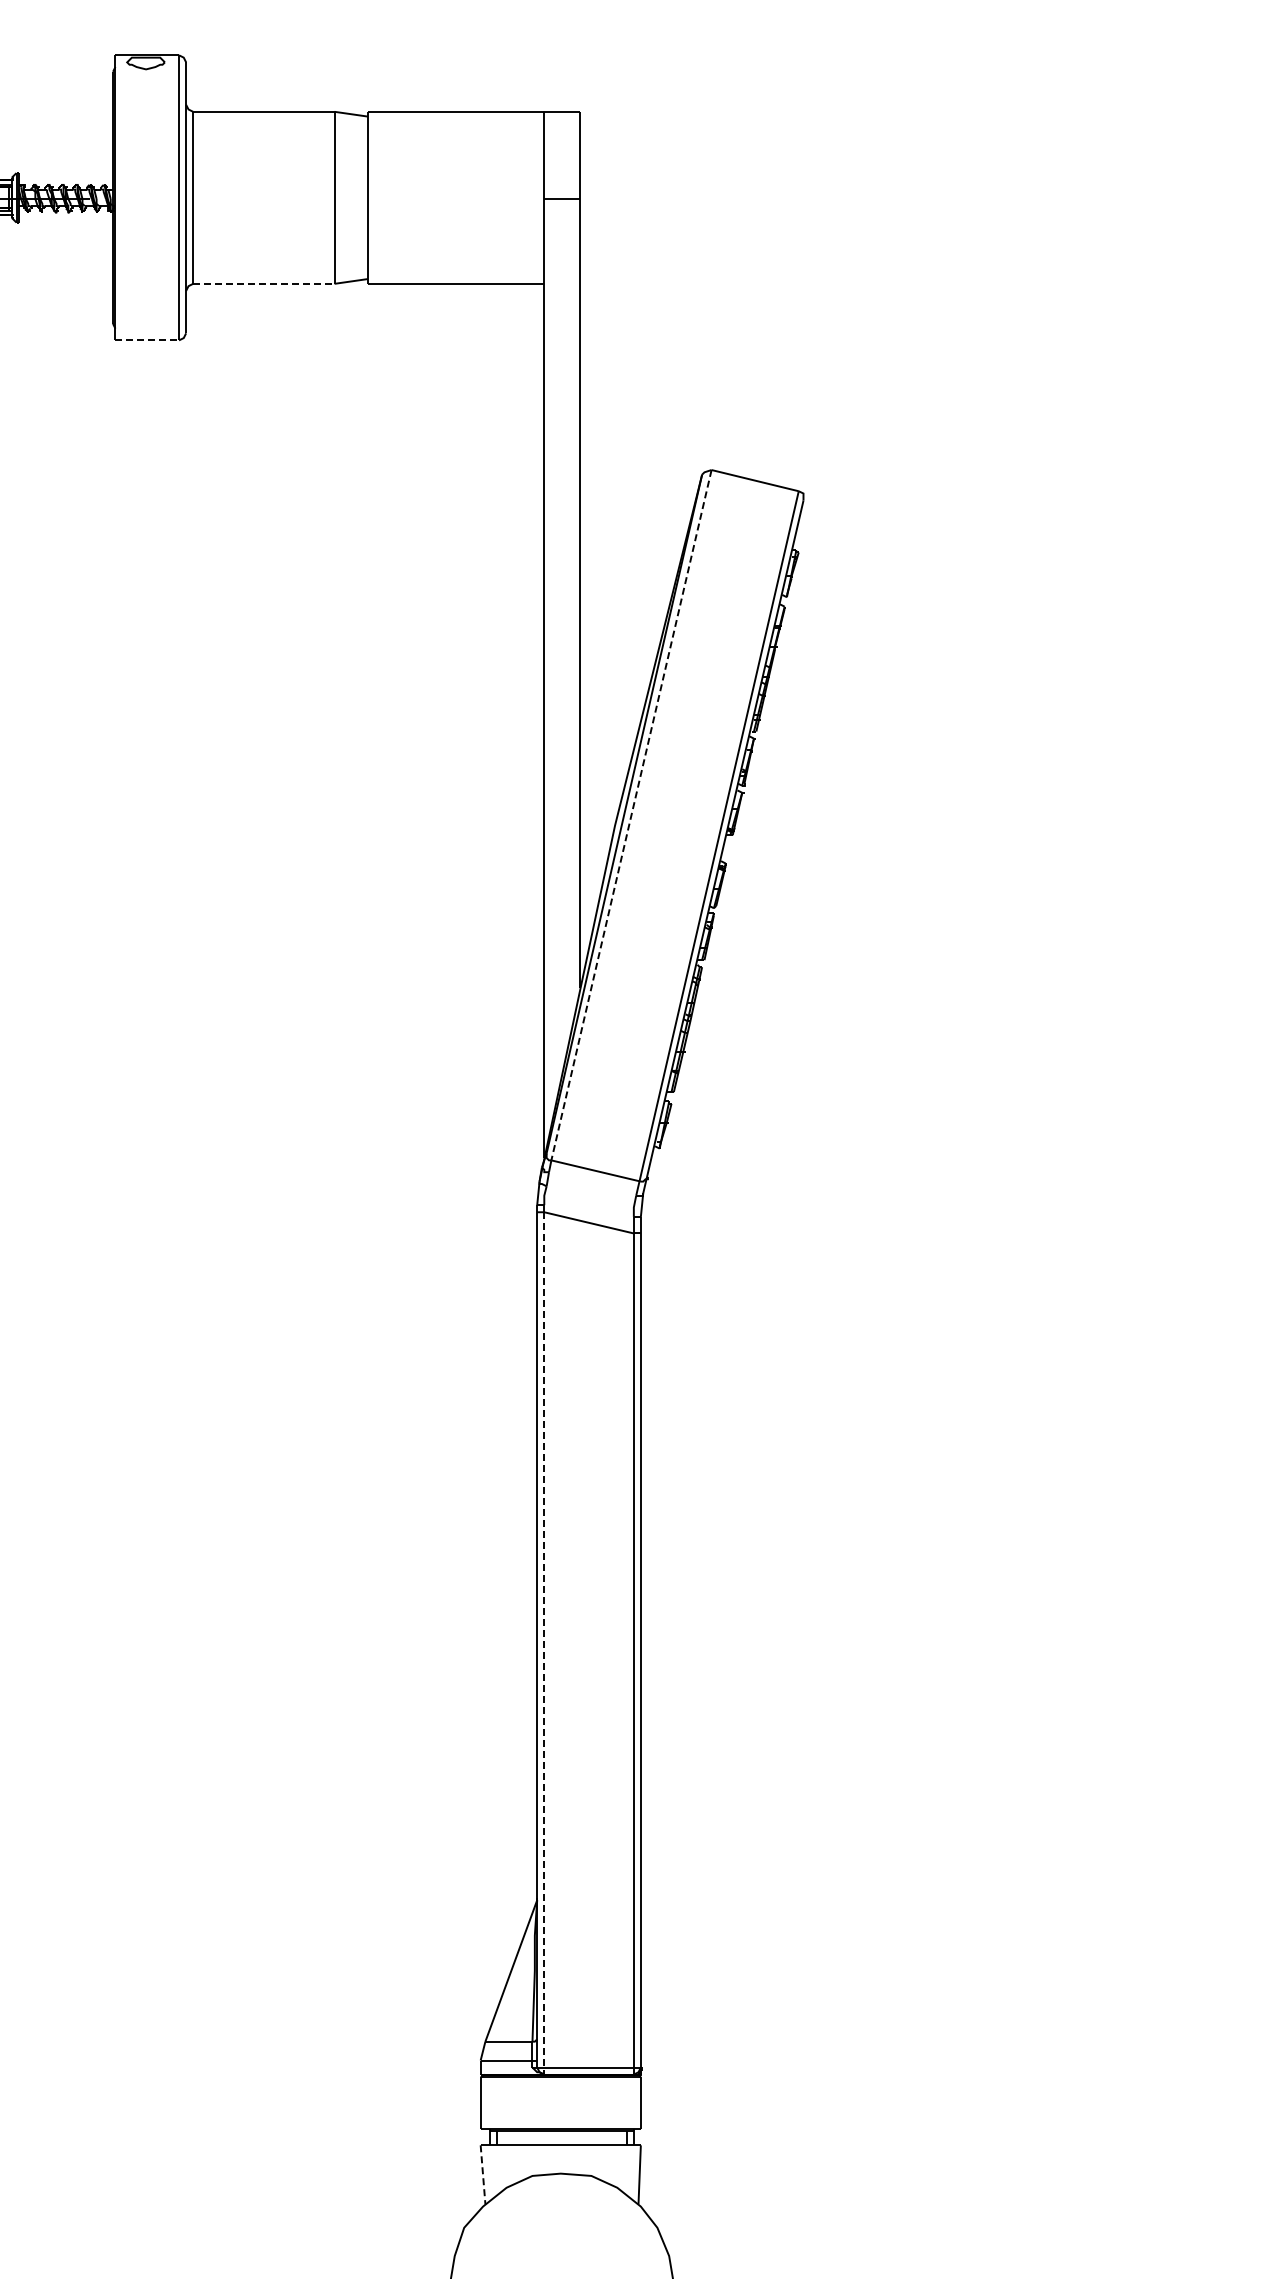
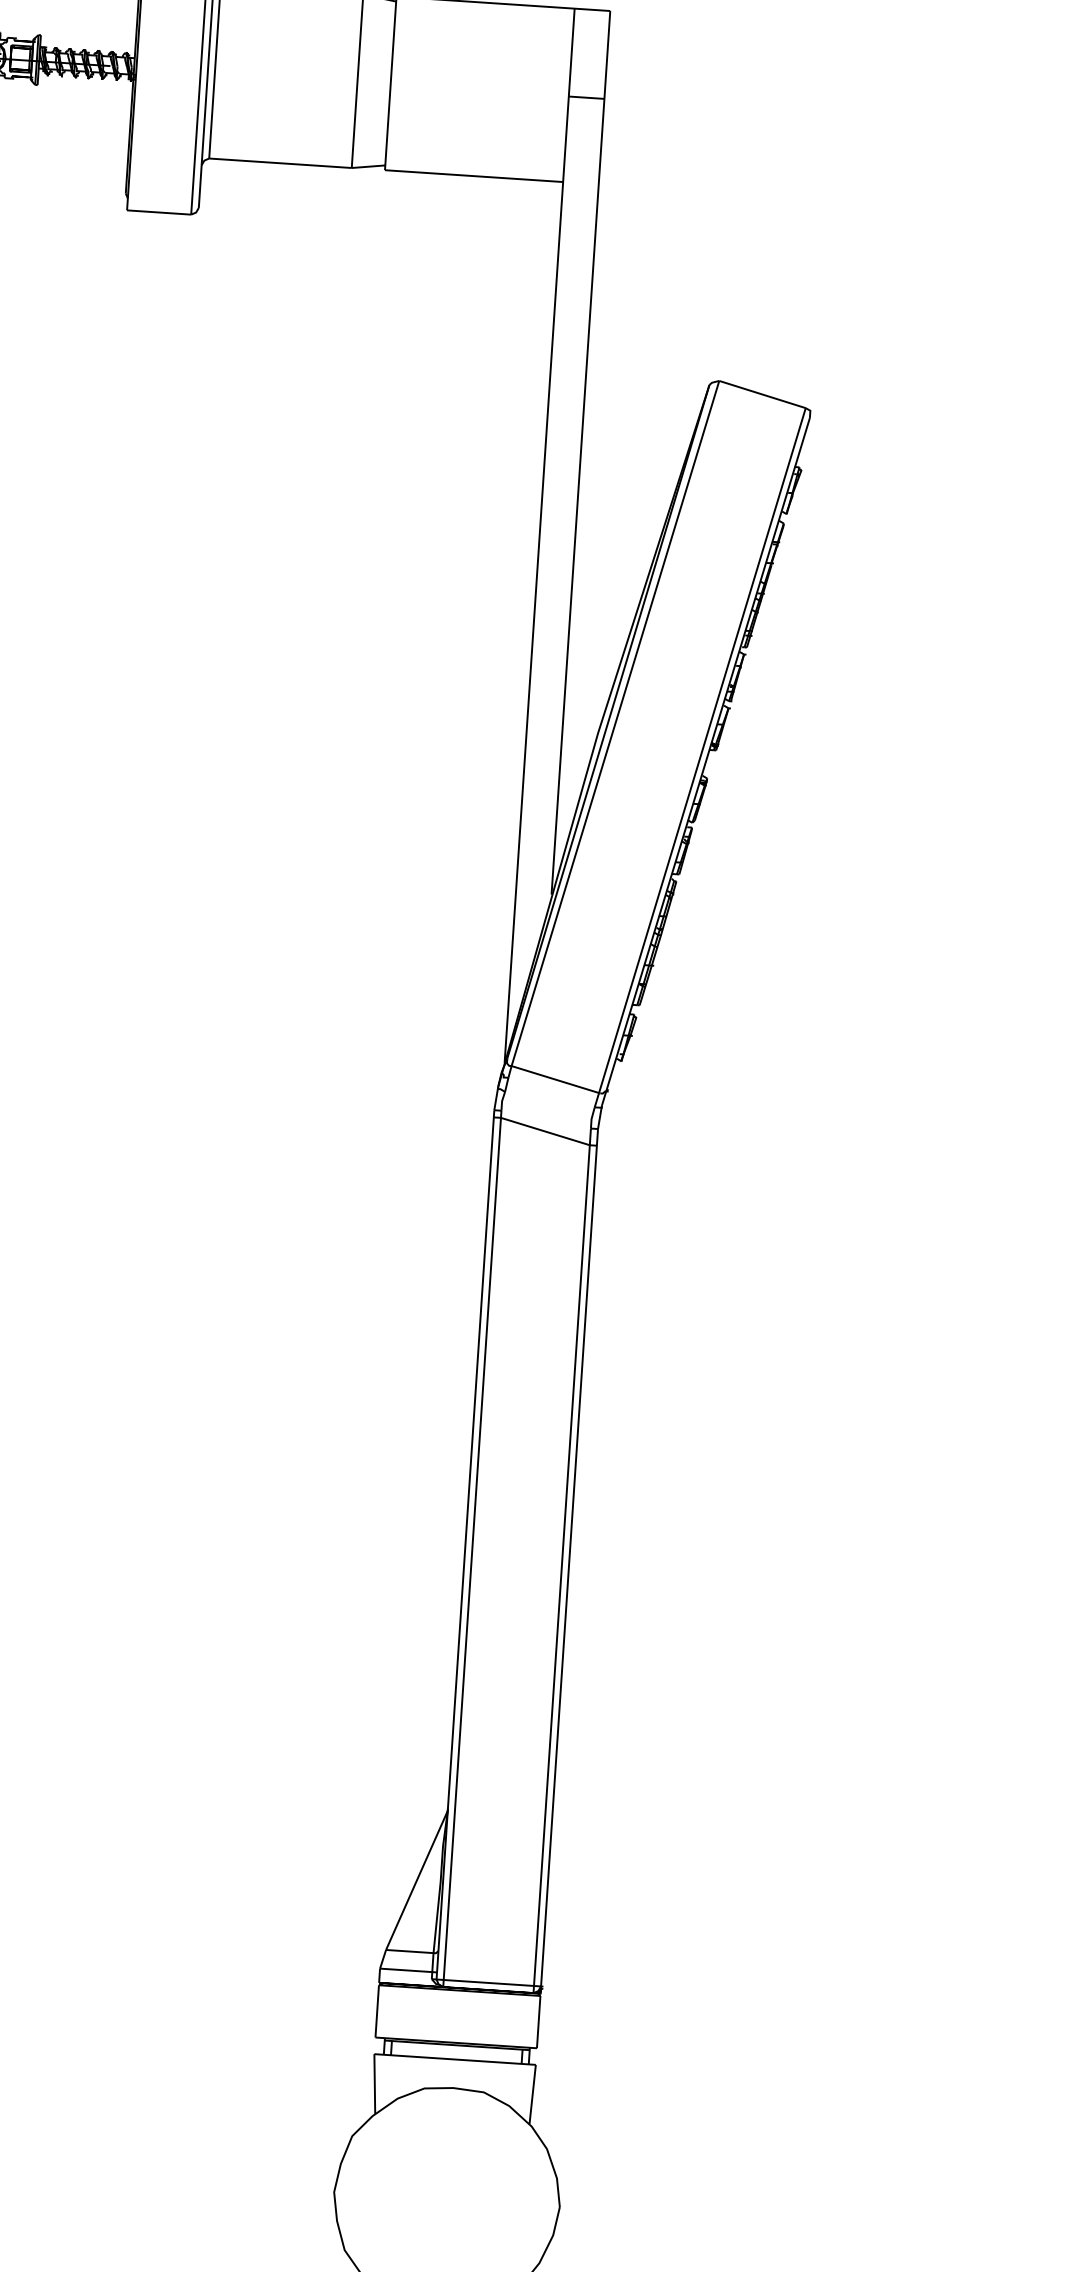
line: (263, 283) -> (280, 162), dashed -> solid
line: (147, 340) -> (159, 212), dashed -> solid
line: (631, 815) -> (615, 723), dashed -> solid
line: (544, 1643) -> (472, 1552), dashed -> solid
line: (483, 2174) -> (375, 2083), dashed -> solid

